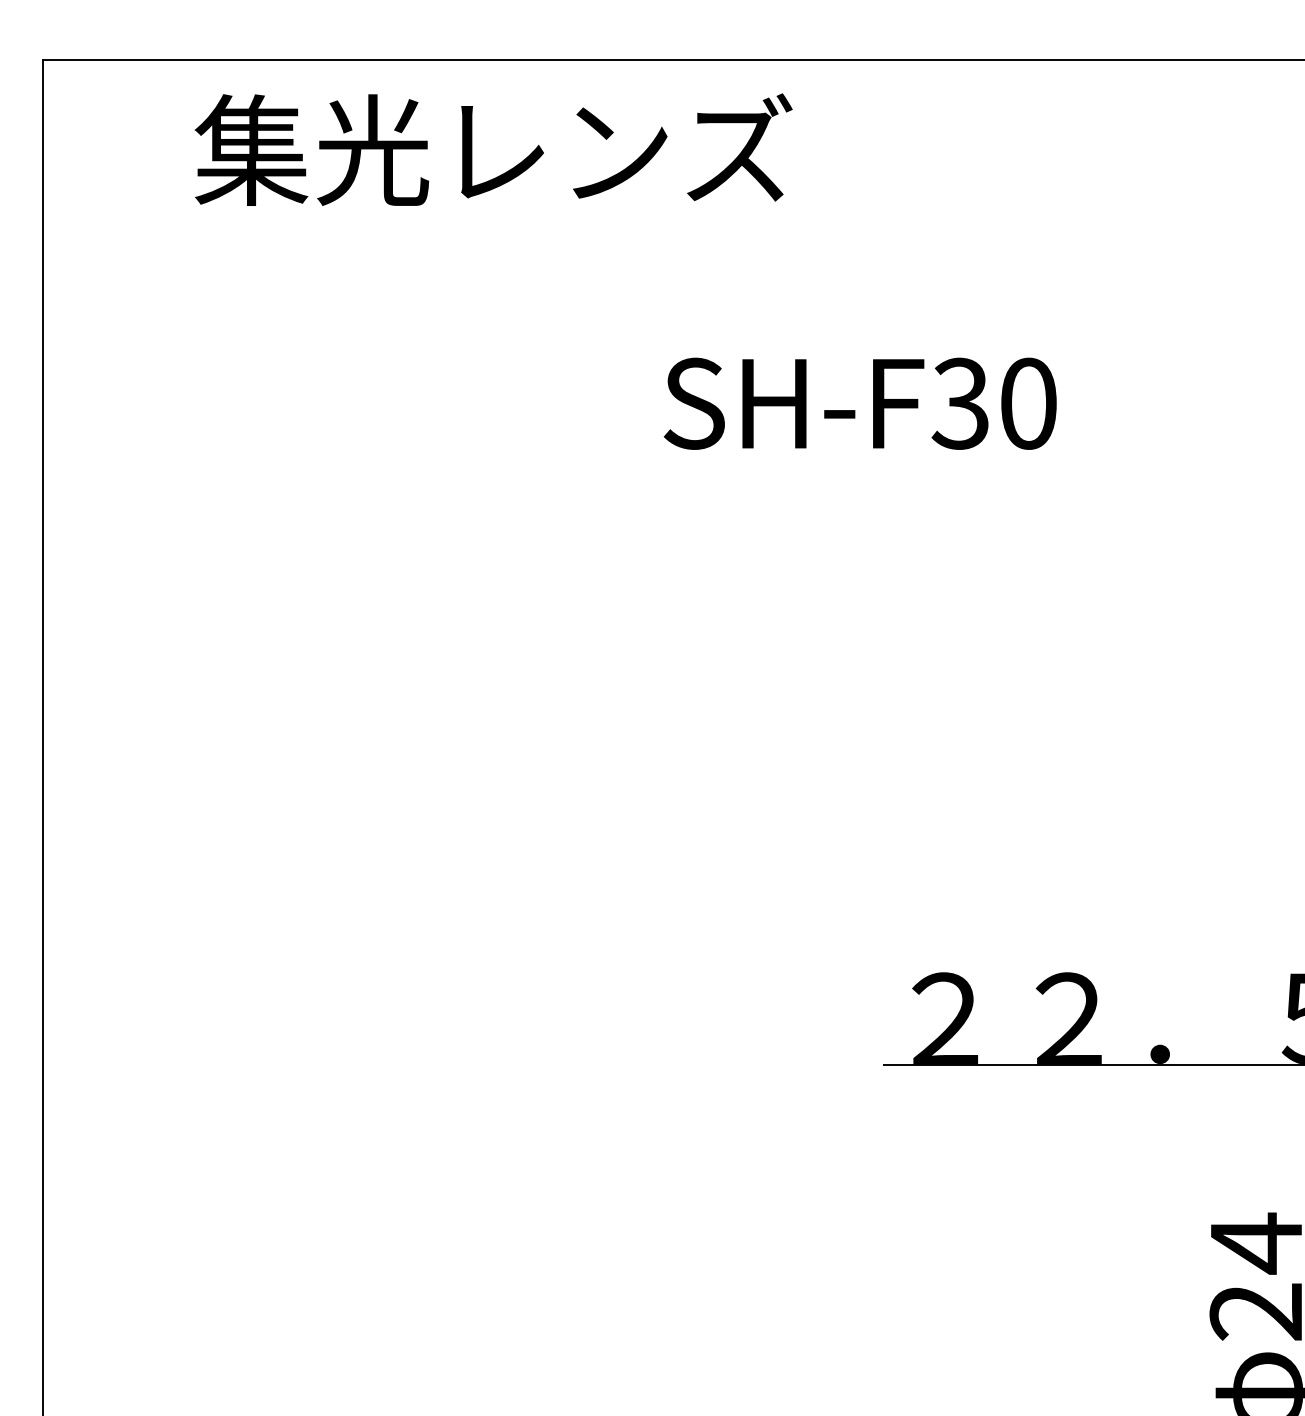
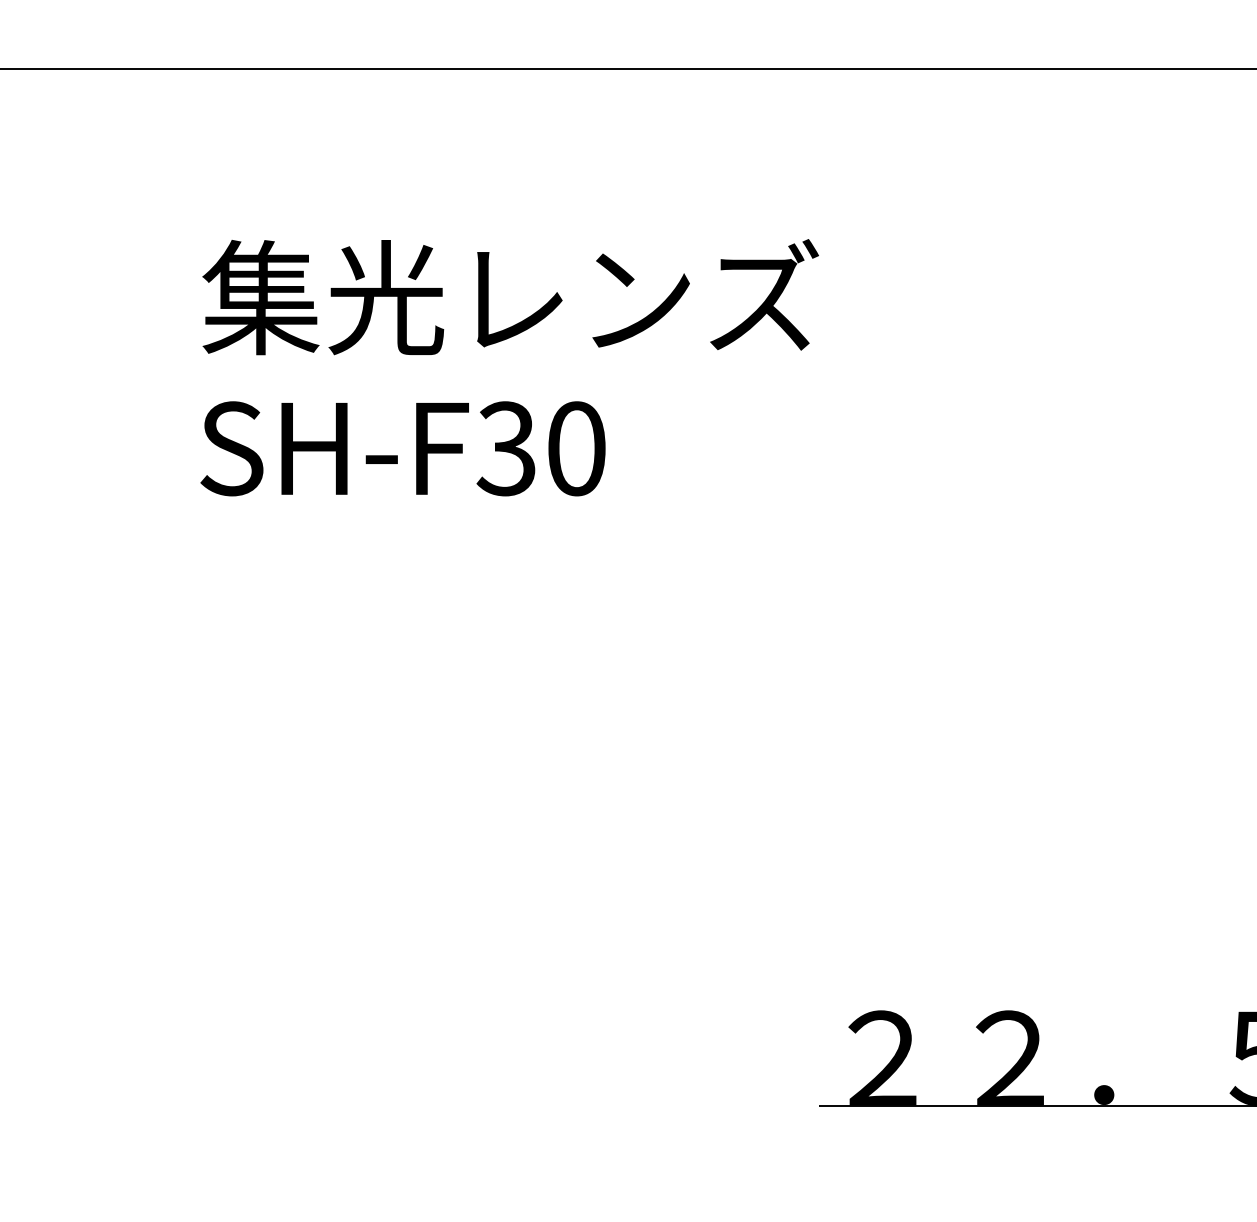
text: (493, 149) -> (510, 296), moved
text: (859, 403) -> (402, 448), moved

